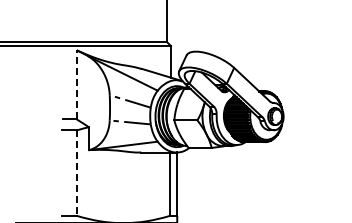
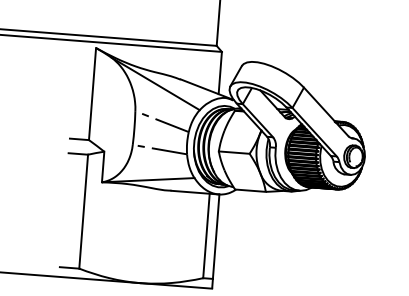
line: (76, 84) -> (92, 93), dashed -> solid
line: (76, 173) -> (83, 212), dashed -> solid

